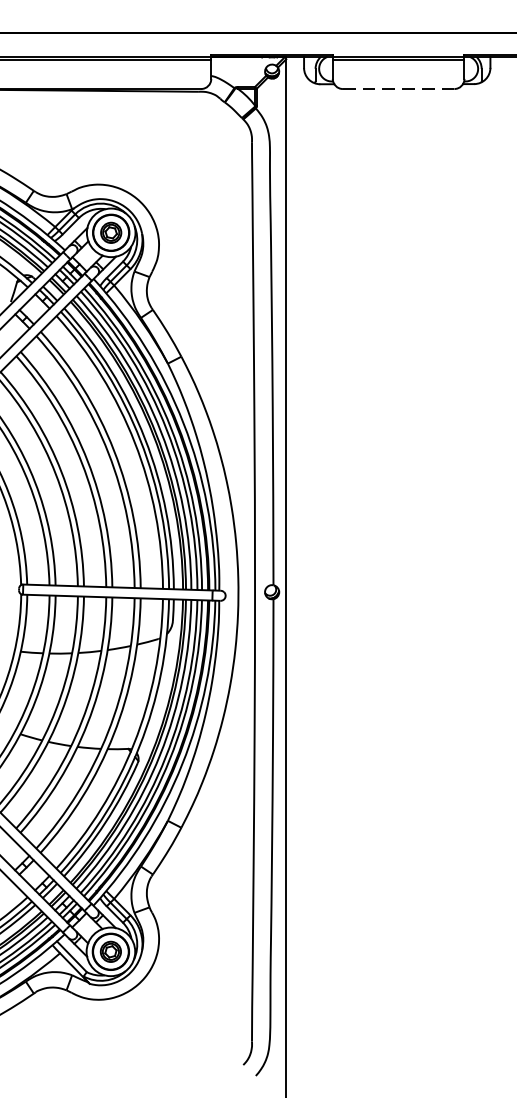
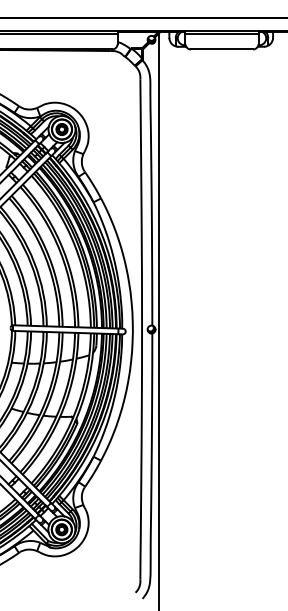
line: (397, 89) -> (221, 49), dashed -> solid

